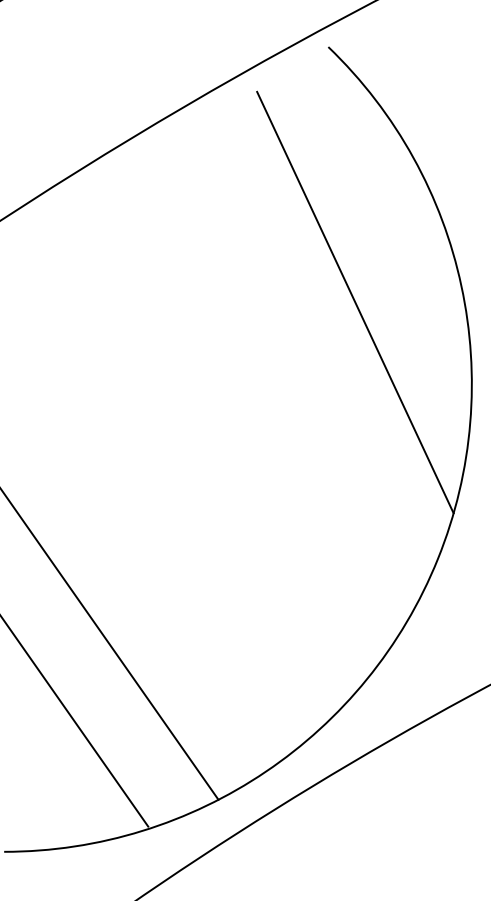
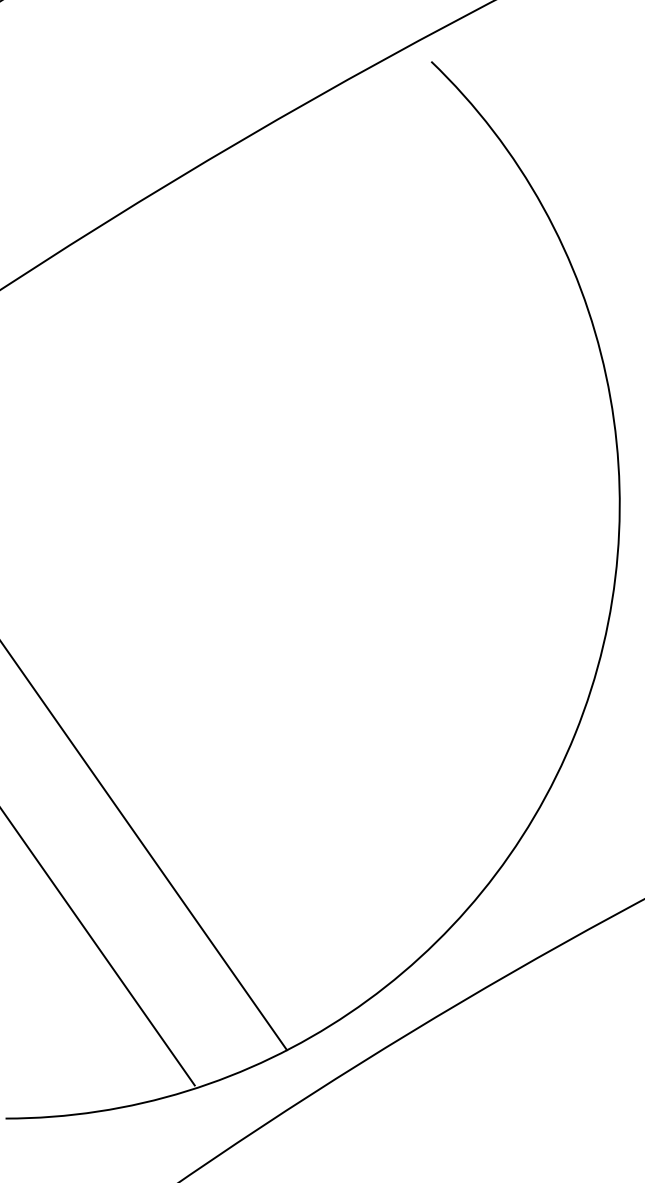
line: (355, 302) -> (466, 397), removed

